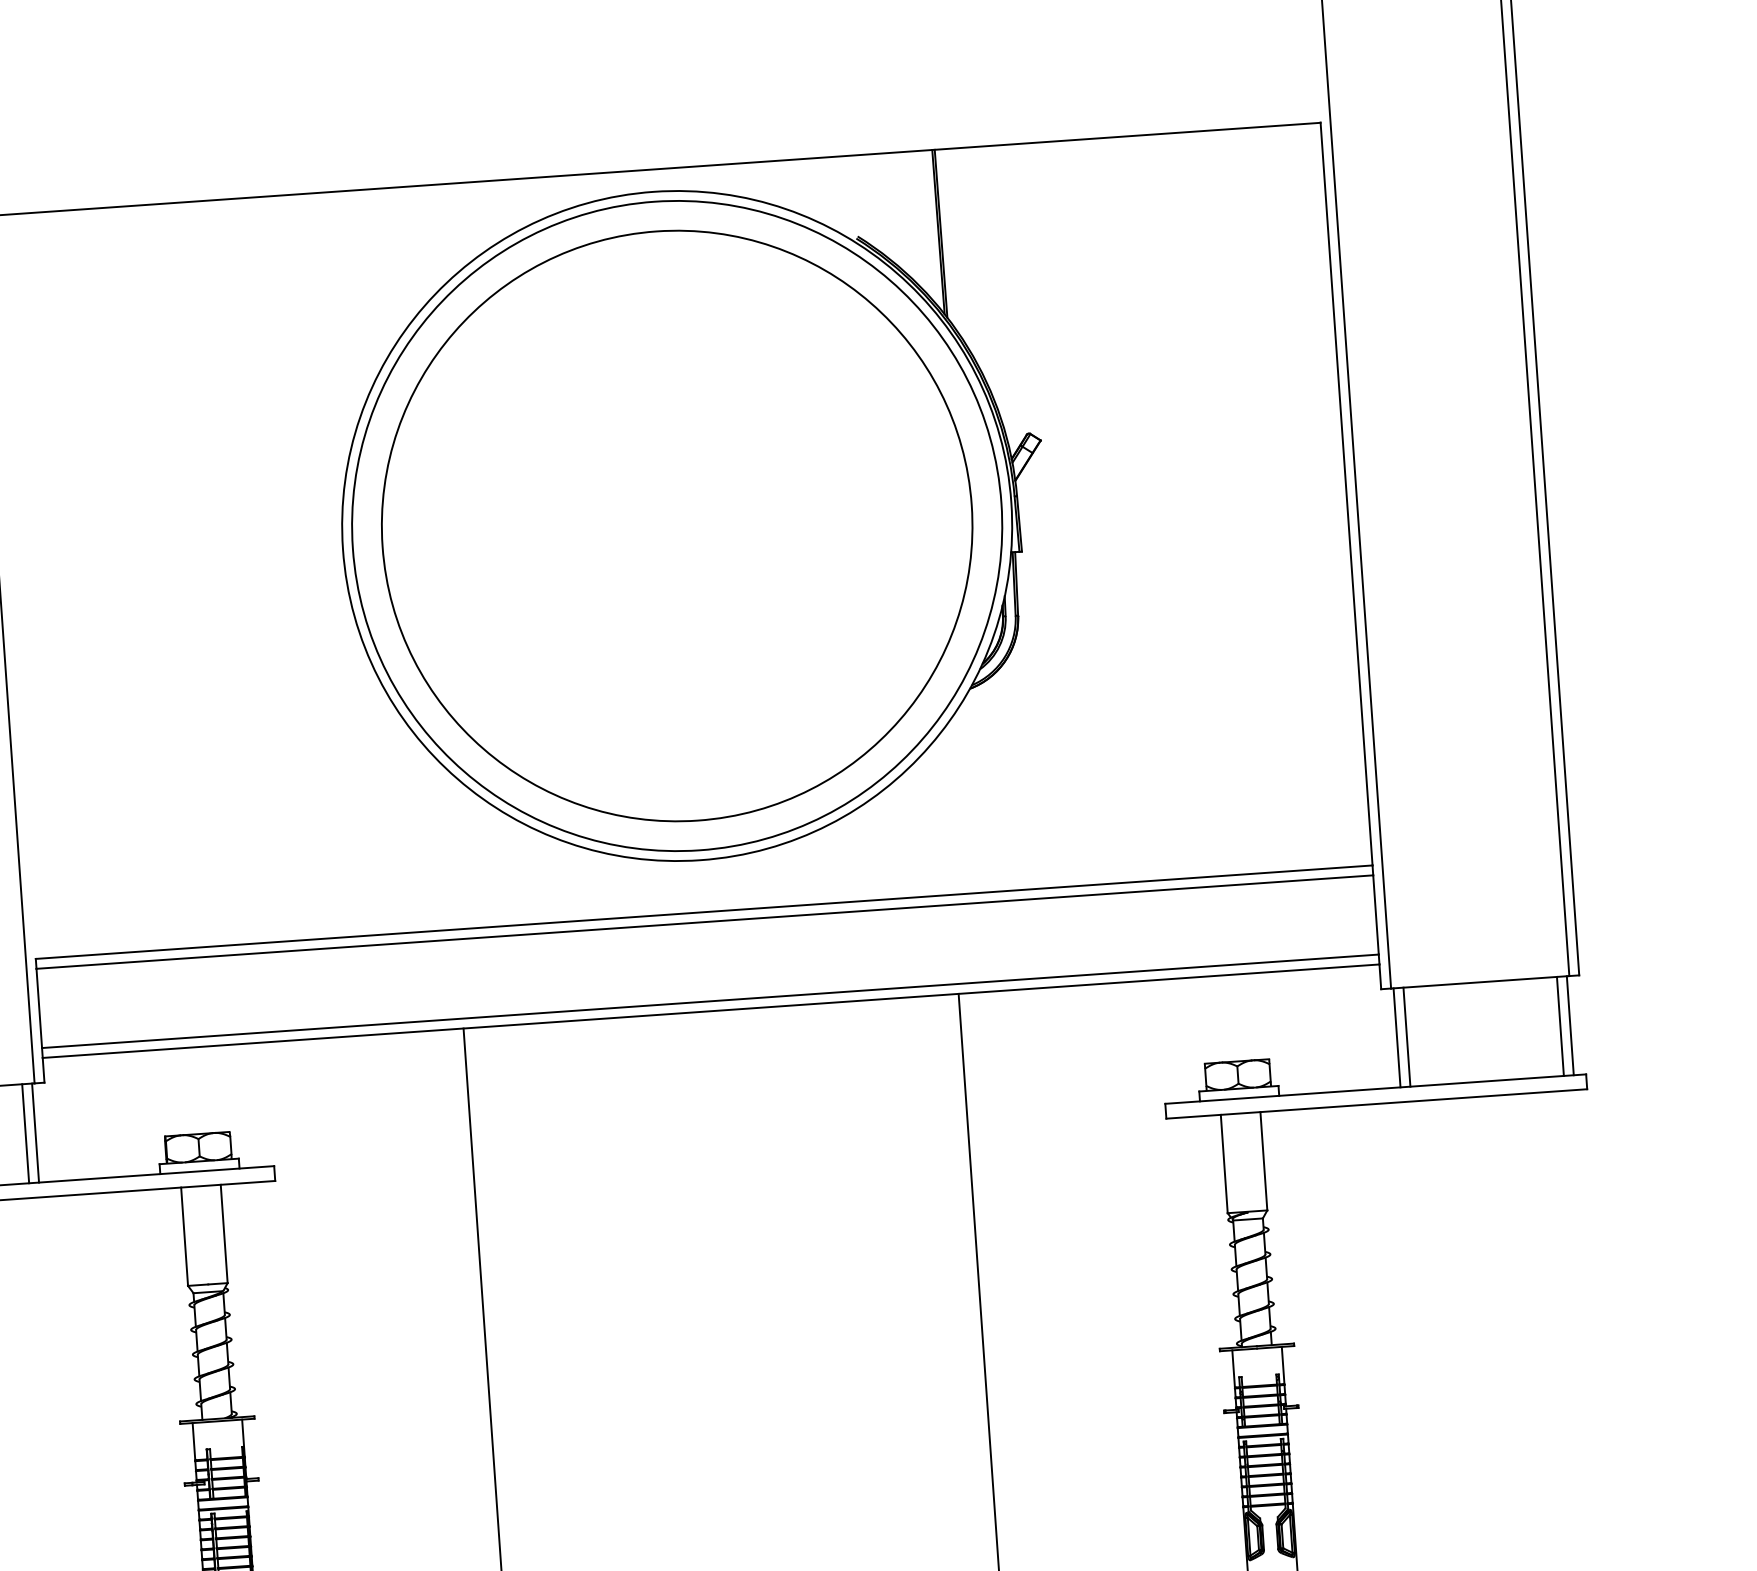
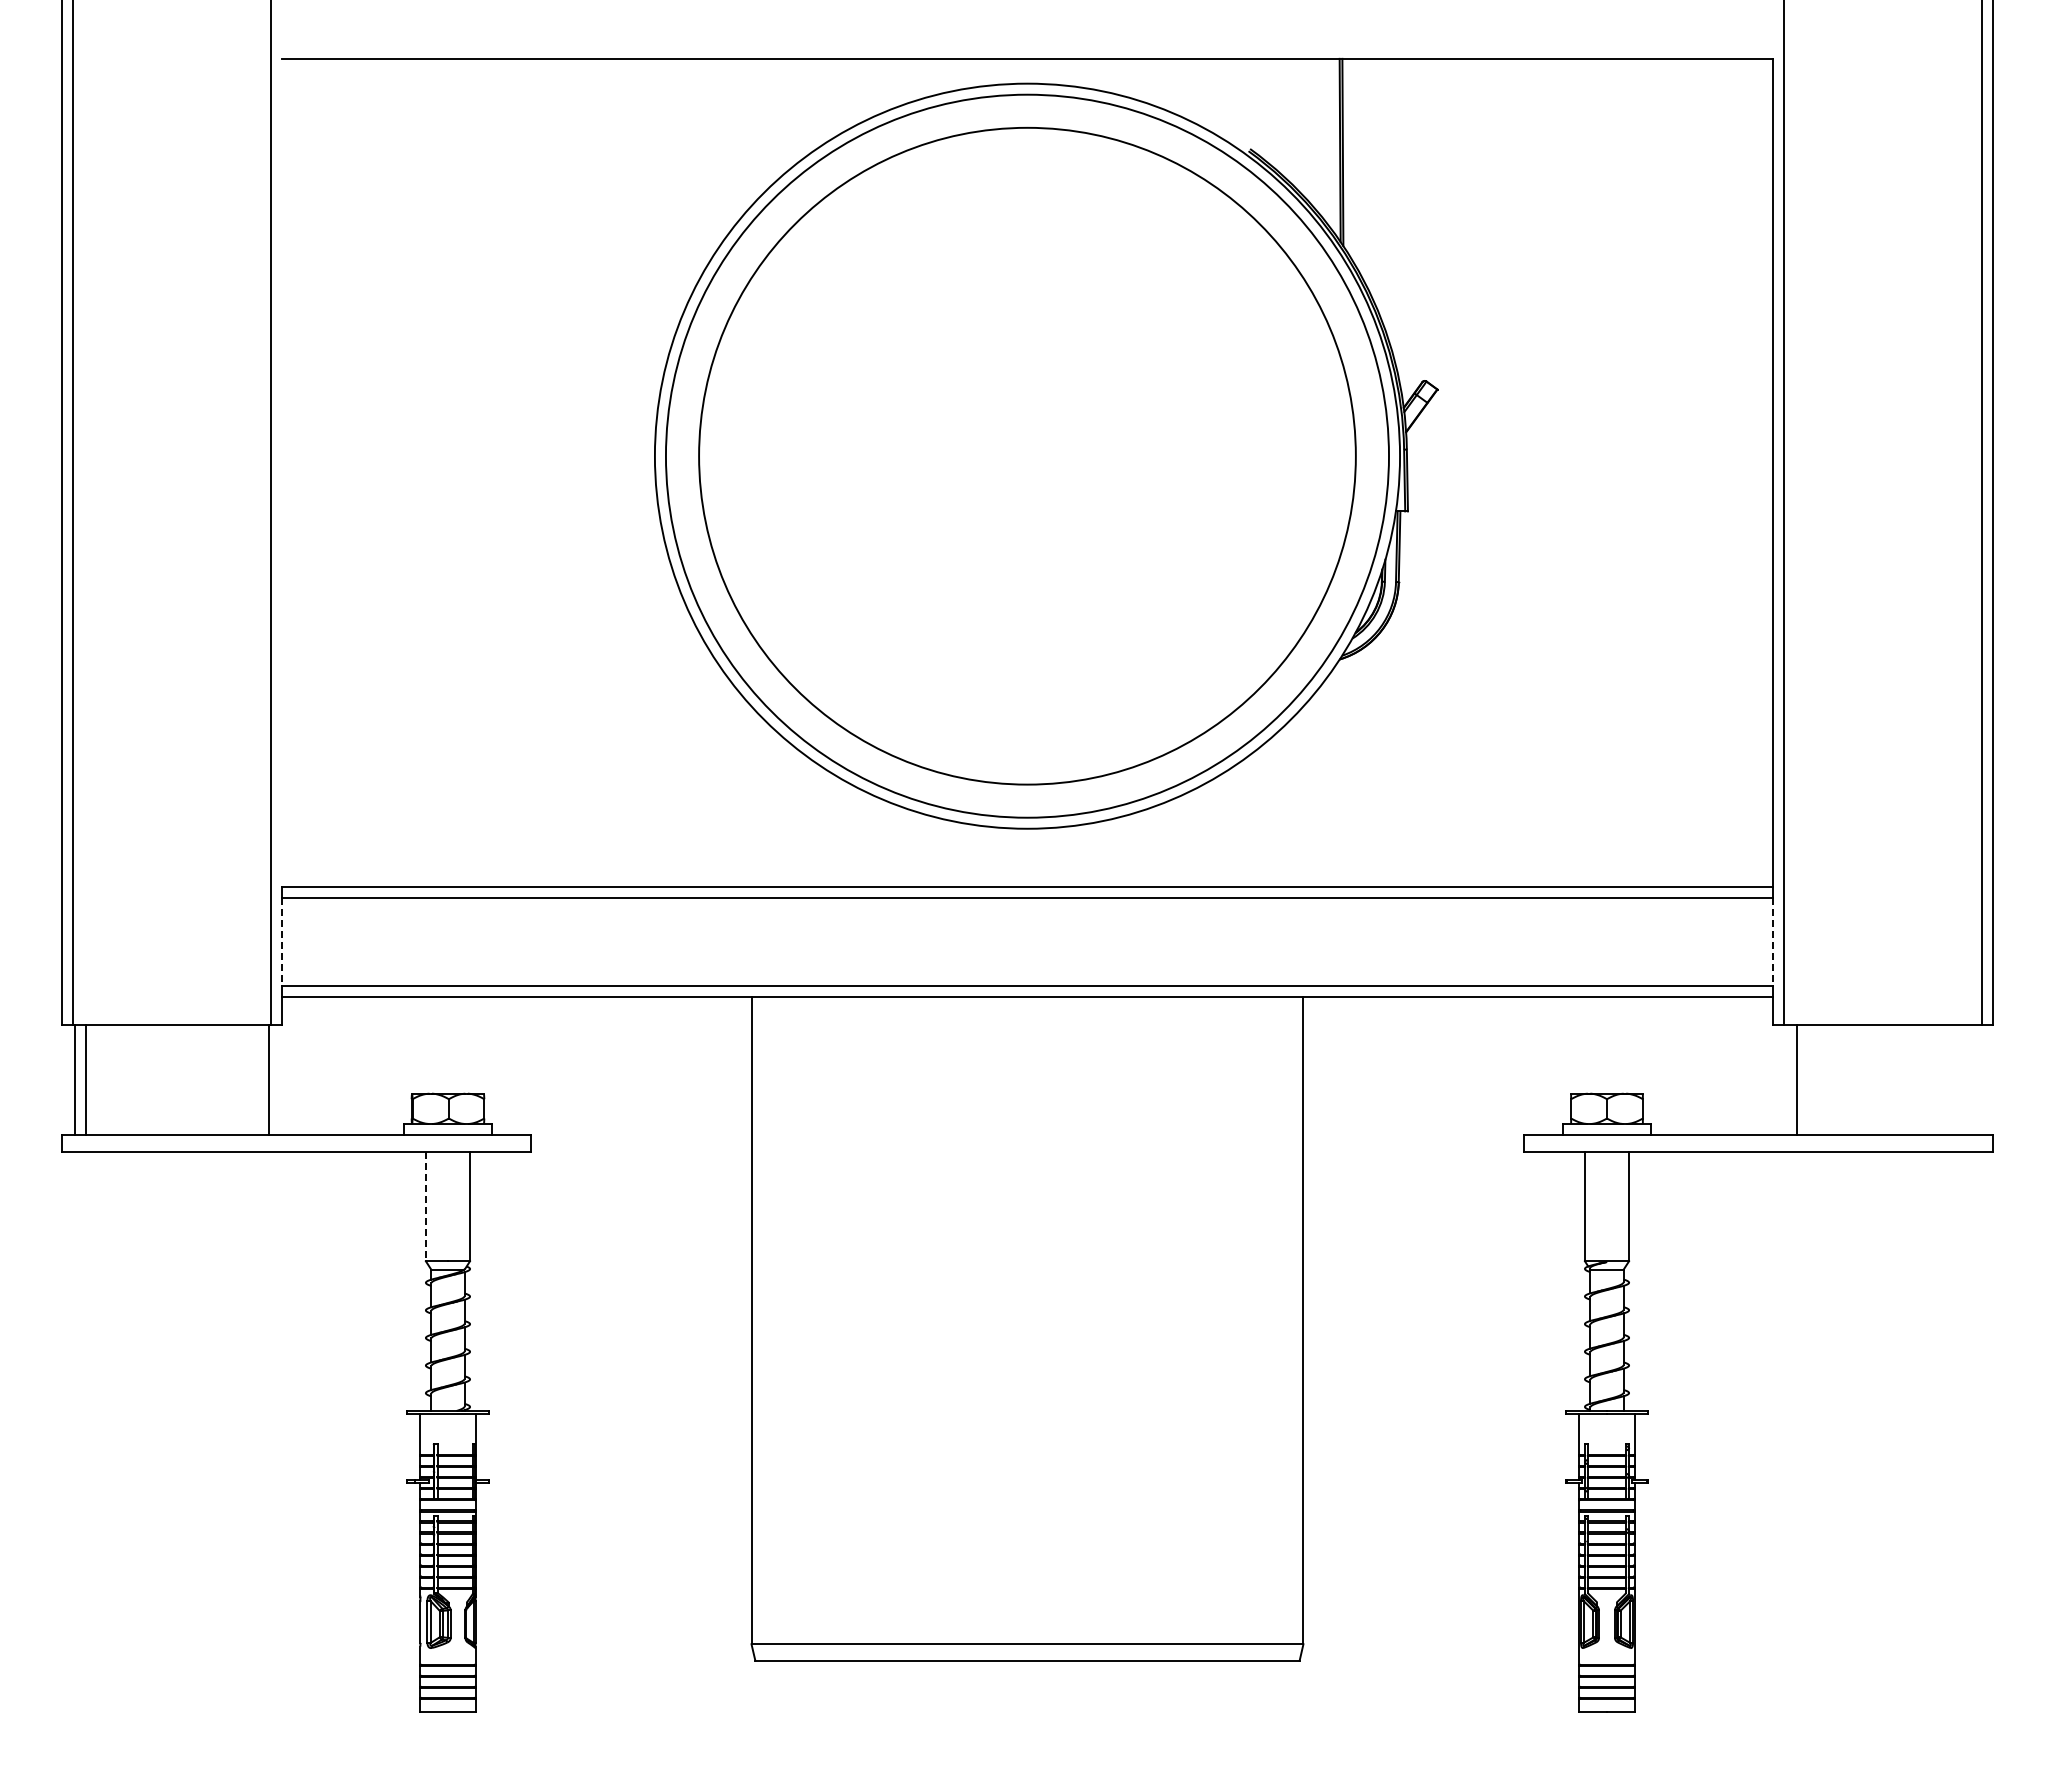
line: (1375, 915) -> (1772, 942), solid -> dashed
line: (39, 1008) -> (282, 942), solid -> dashed
line: (1570, 1025) -> (1979, 1079), removed
line: (1560, 1026) -> (1968, 1079), removed
line: (1397, 1037) -> (1786, 1079), removed
line: (25, 1133) -> (257, 1079), removed
line: (184, 1236) -> (425, 1206), solid -> dashed

